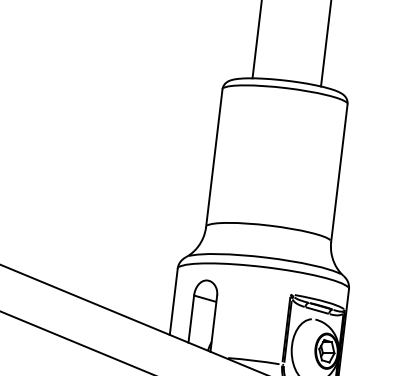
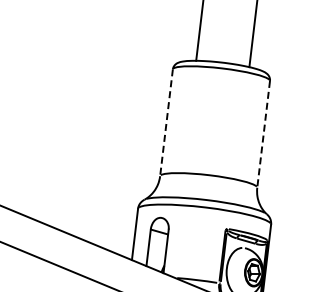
line: (214, 157) -> (166, 122), solid -> dashed
line: (339, 173) -> (263, 134), solid -> dashed

